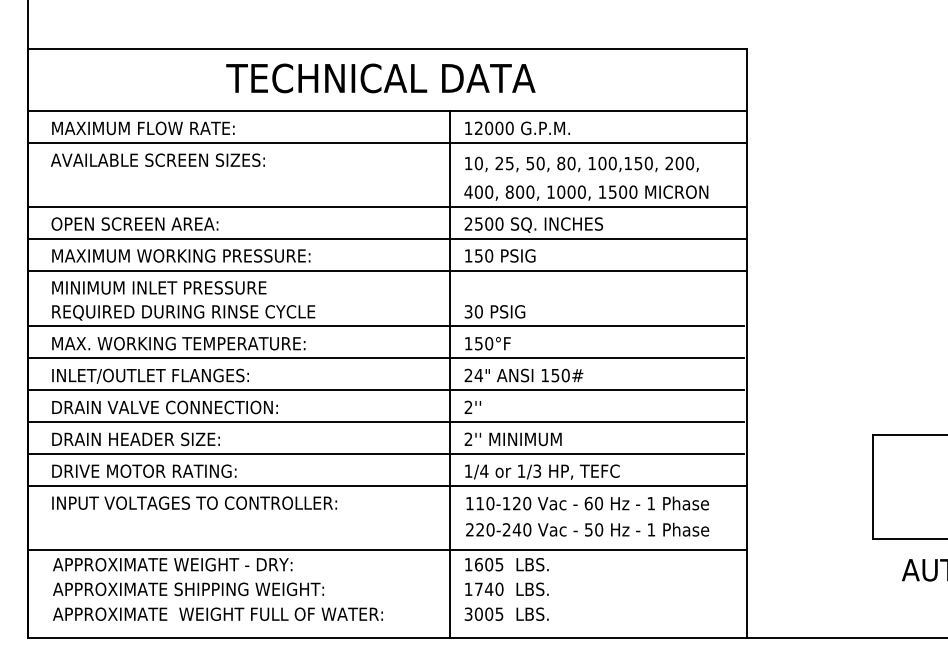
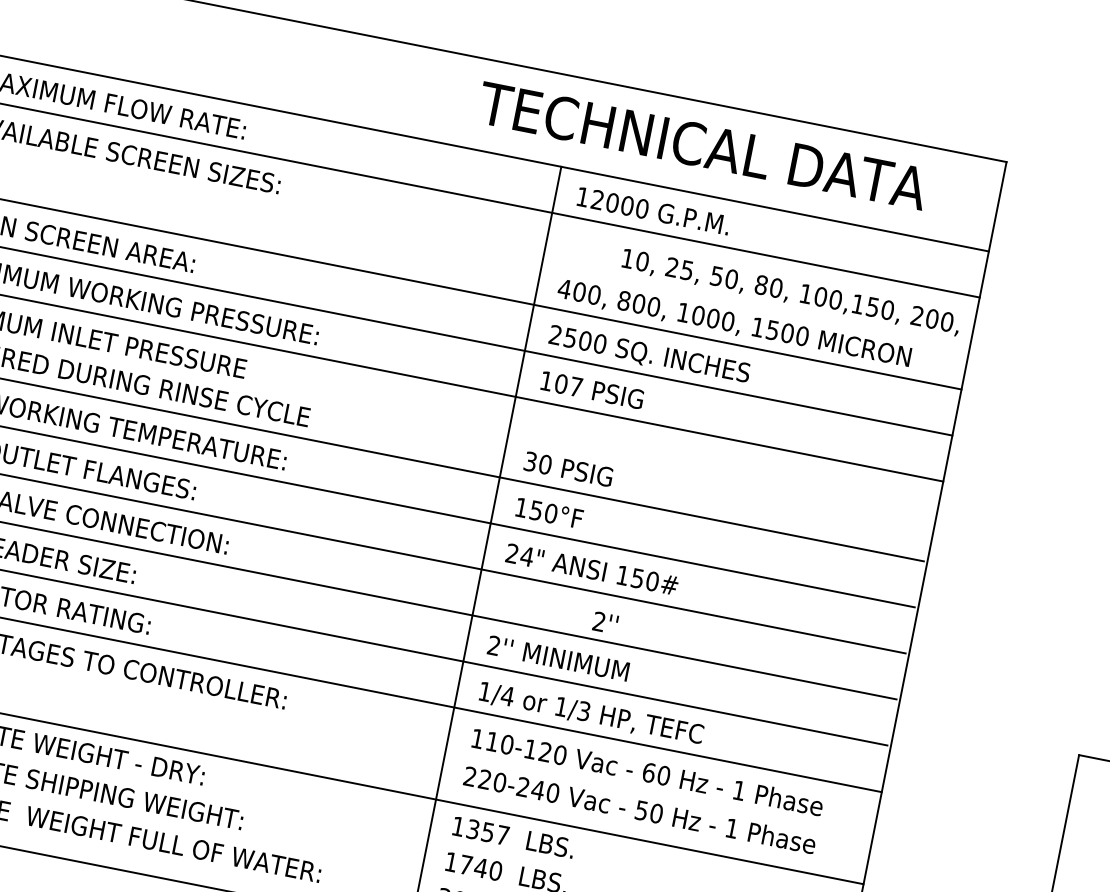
text: (380, 78) -> (702, 145), moved
text: (581, 164) -> (790, 292), moved
text: (483, 255) -> (568, 384), 150 -> 107
text: (472, 406) -> (605, 621), moved
text: (489, 564) -> (488, 832), 1605 -> 1357

